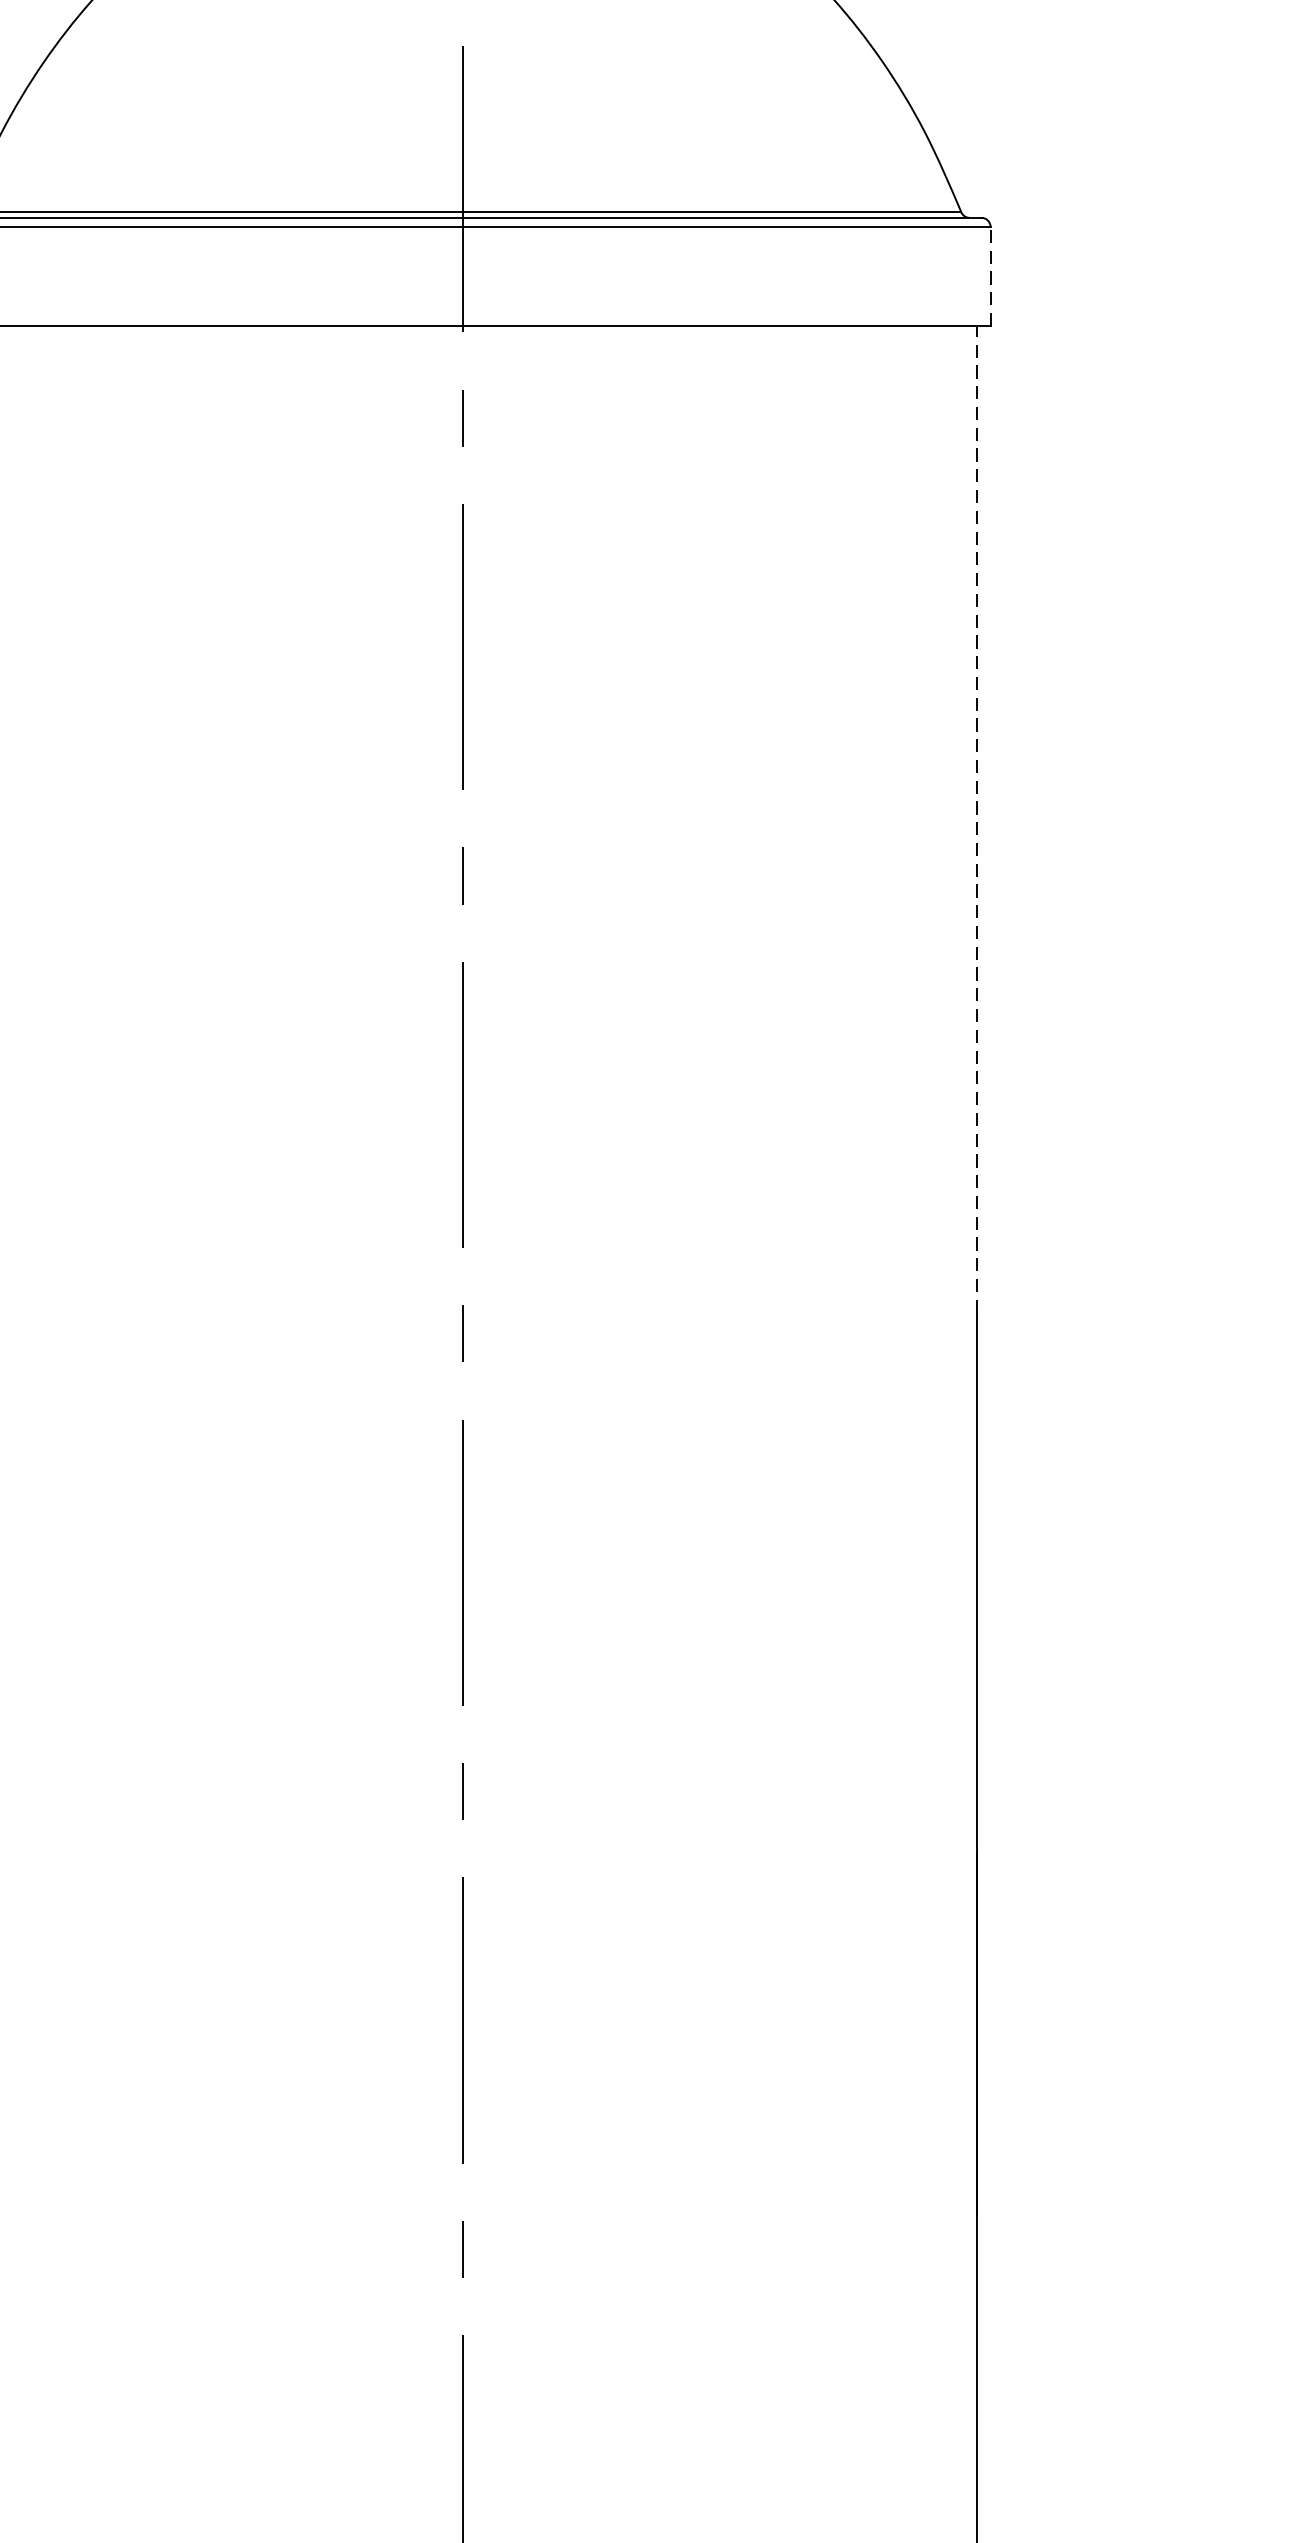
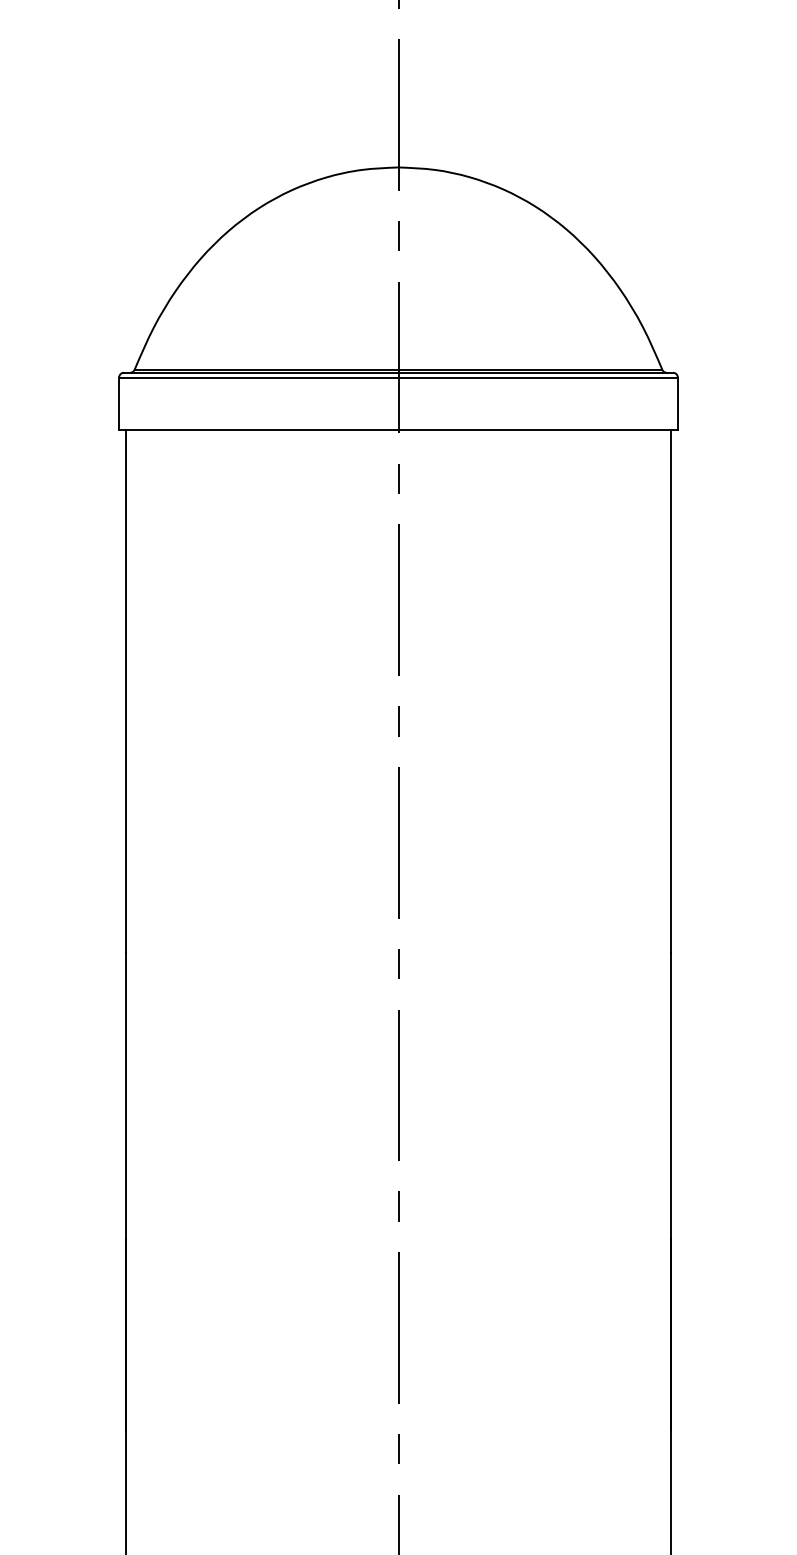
line: (989, 275) -> (677, 403), dashed -> solid
line: (976, 819) -> (670, 691), dashed -> solid

